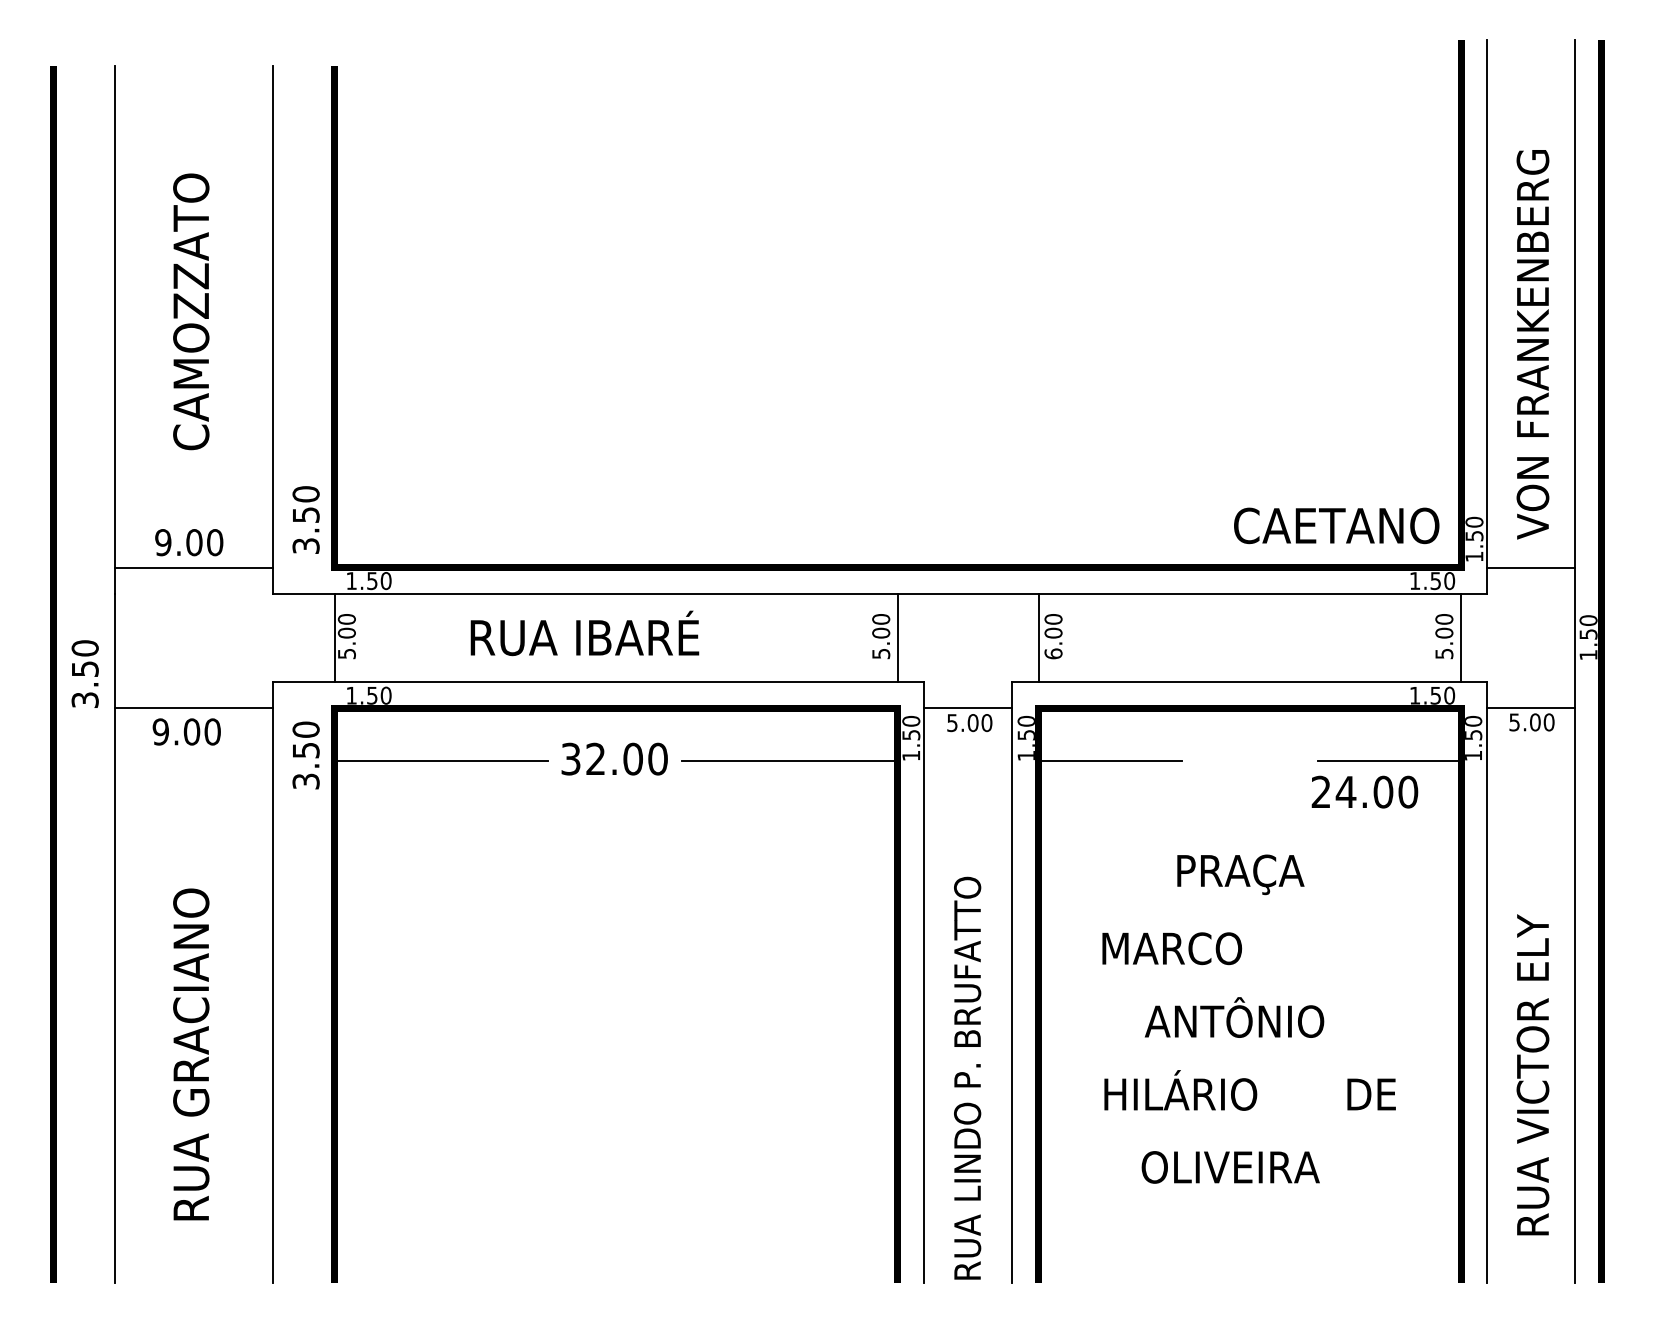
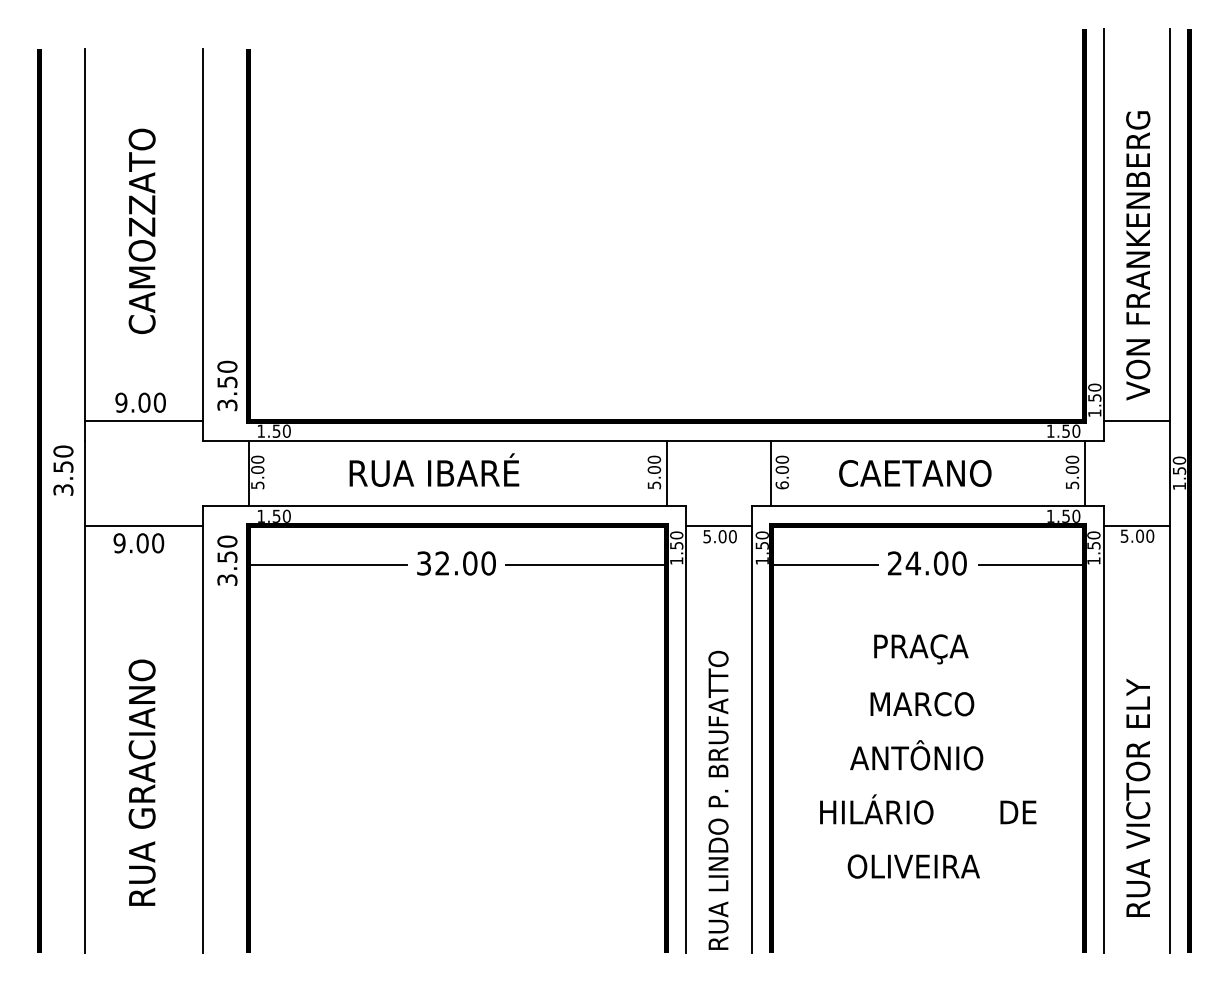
text: (1336, 525) -> (915, 473), moved
text: (84, 673) -> (62, 470), moved
text: (1364, 791) -> (927, 563), moved
text: (1172, 948) -> (922, 704), moved

